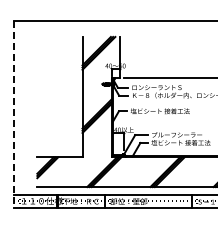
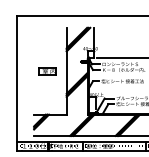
part: (56, 96) -> (47, 70), added
line: (13, 114) -> (16, 83), dashed -> solid

